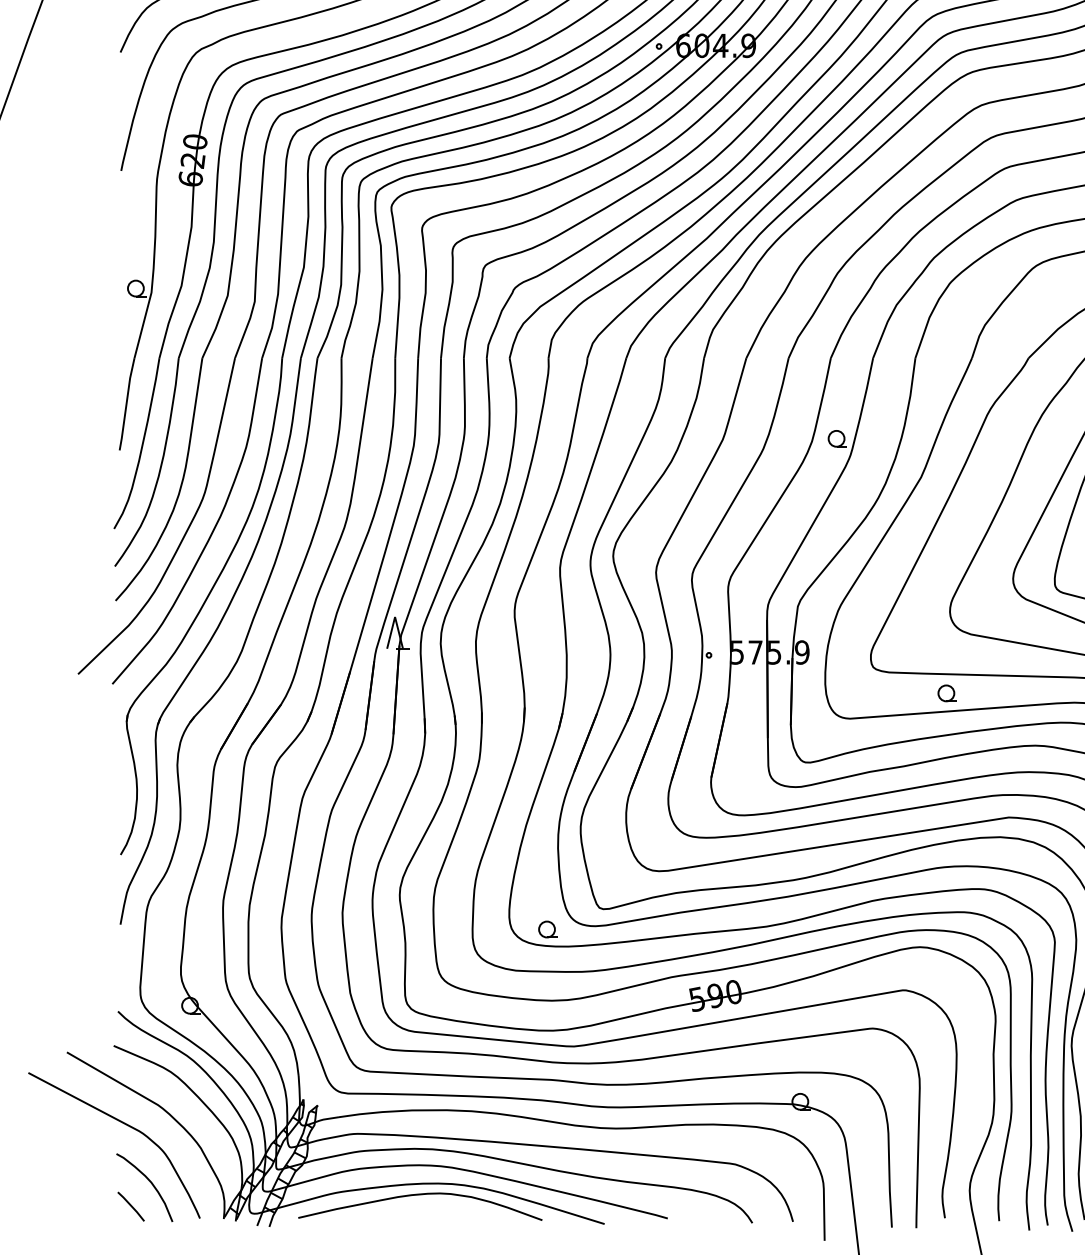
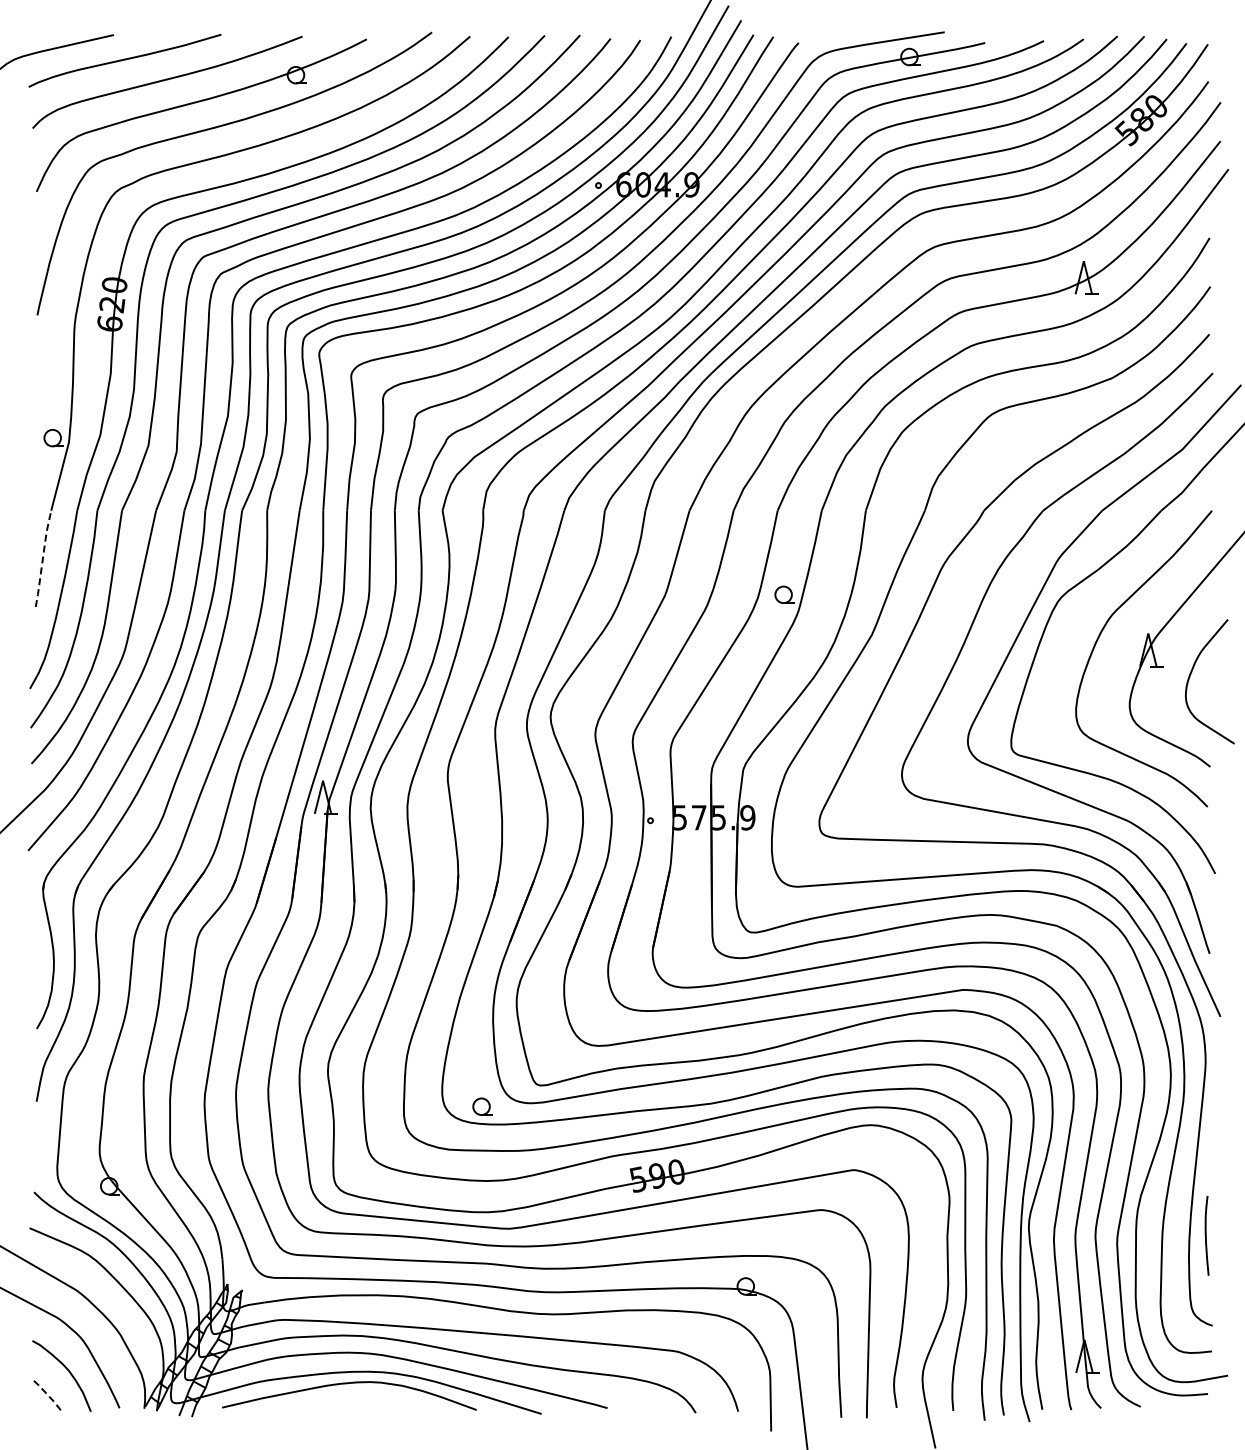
line: (127, 403) -> (43, 558), solid -> dashed
part: (946, 693) -> (898, 860), removed
line: (131, 1206) -> (48, 1395), solid -> dashed

